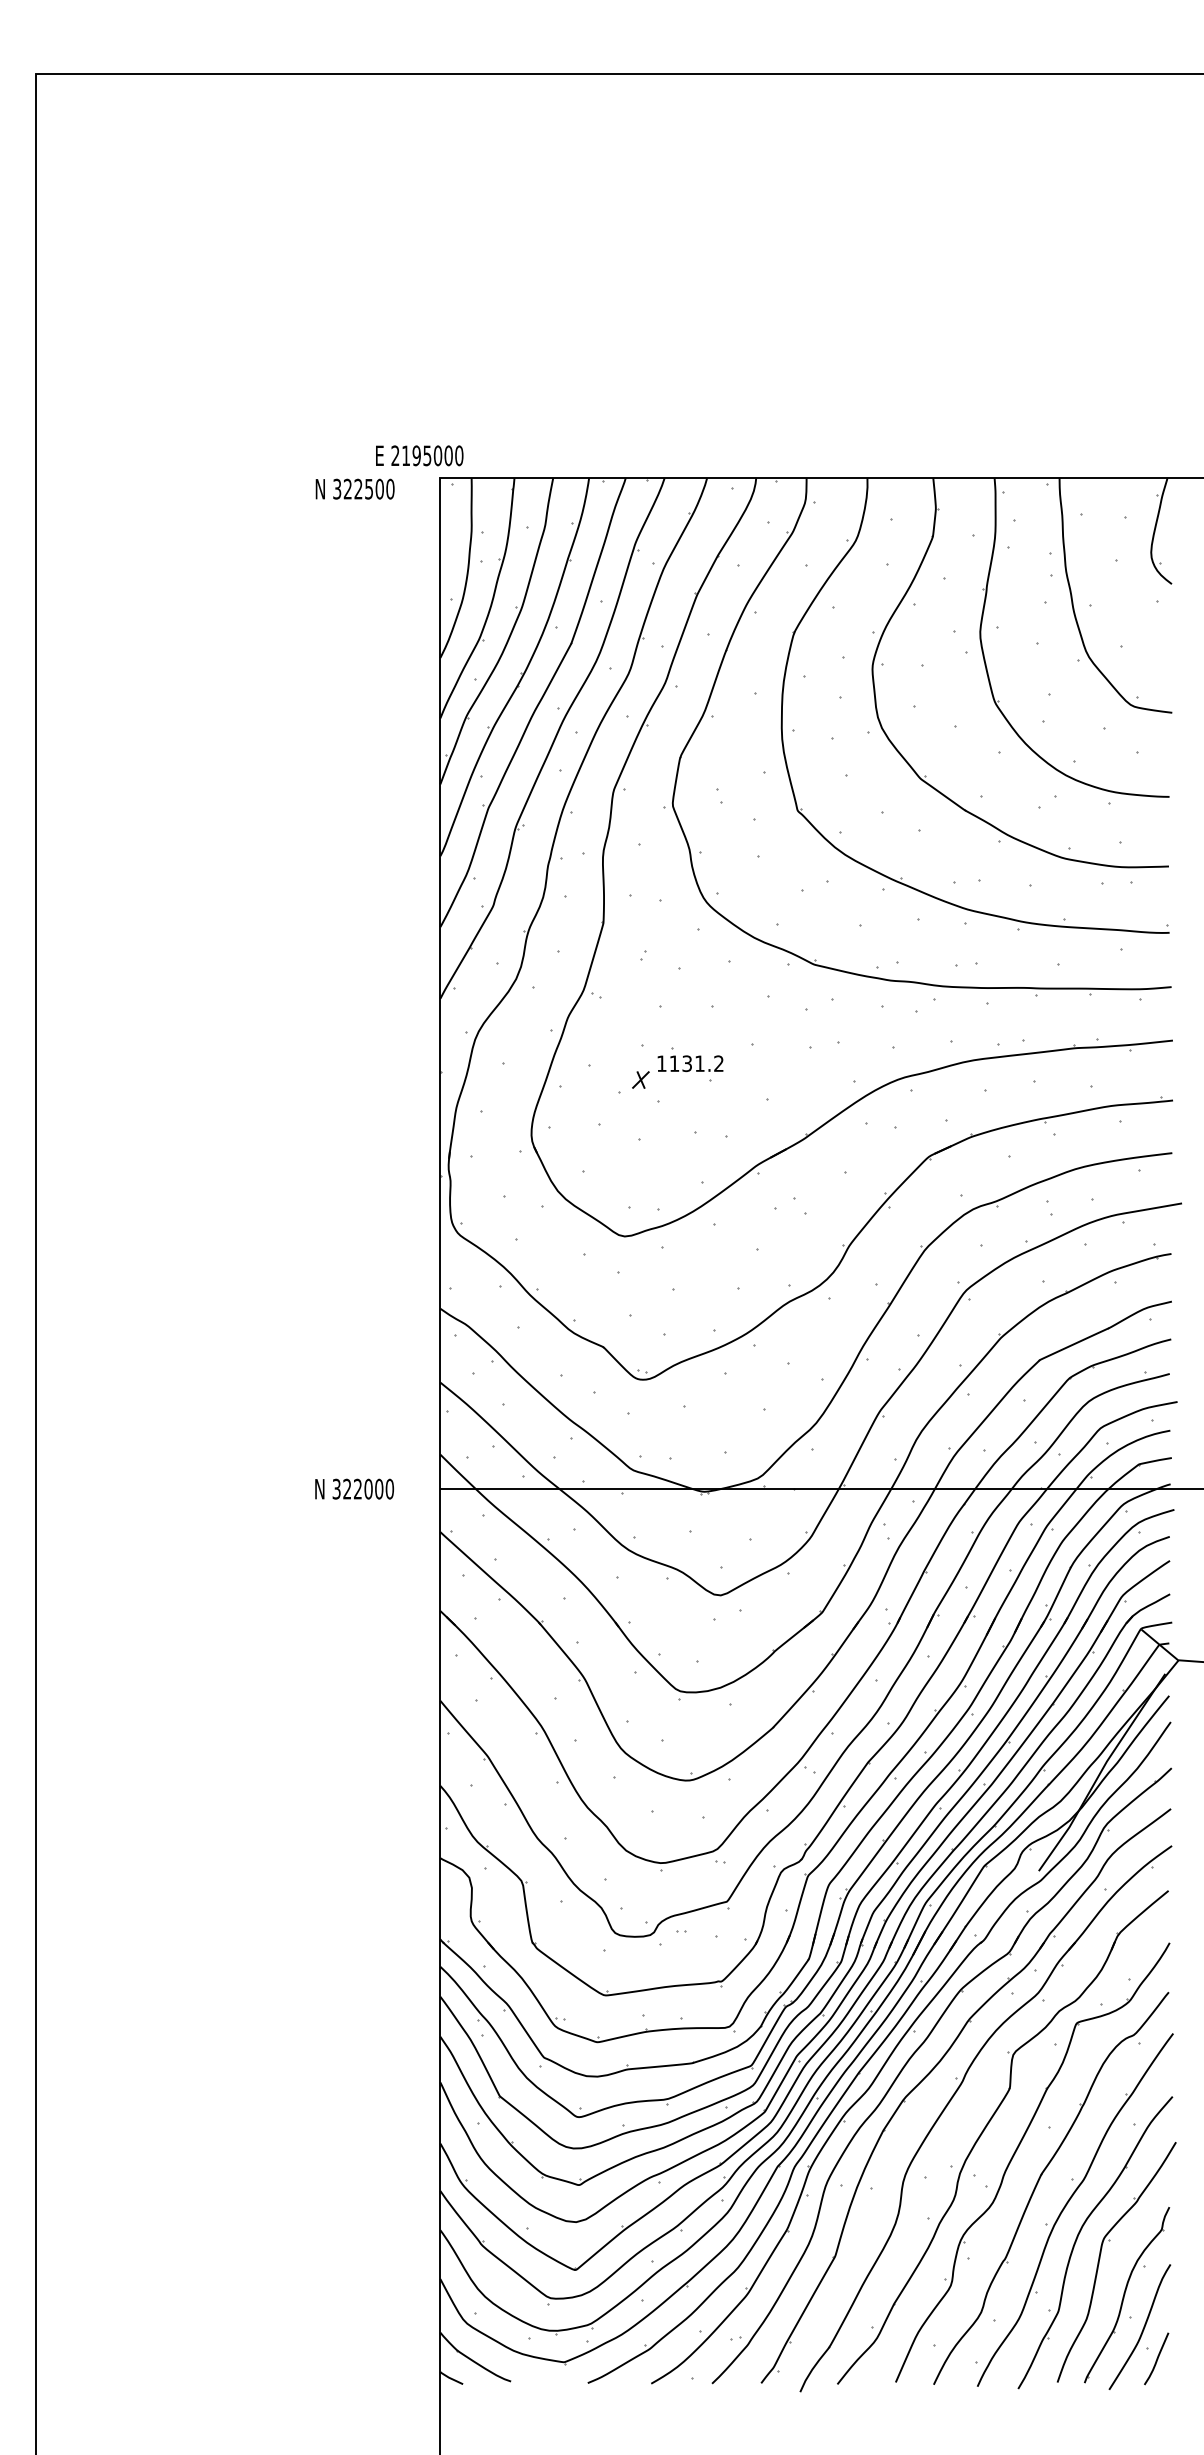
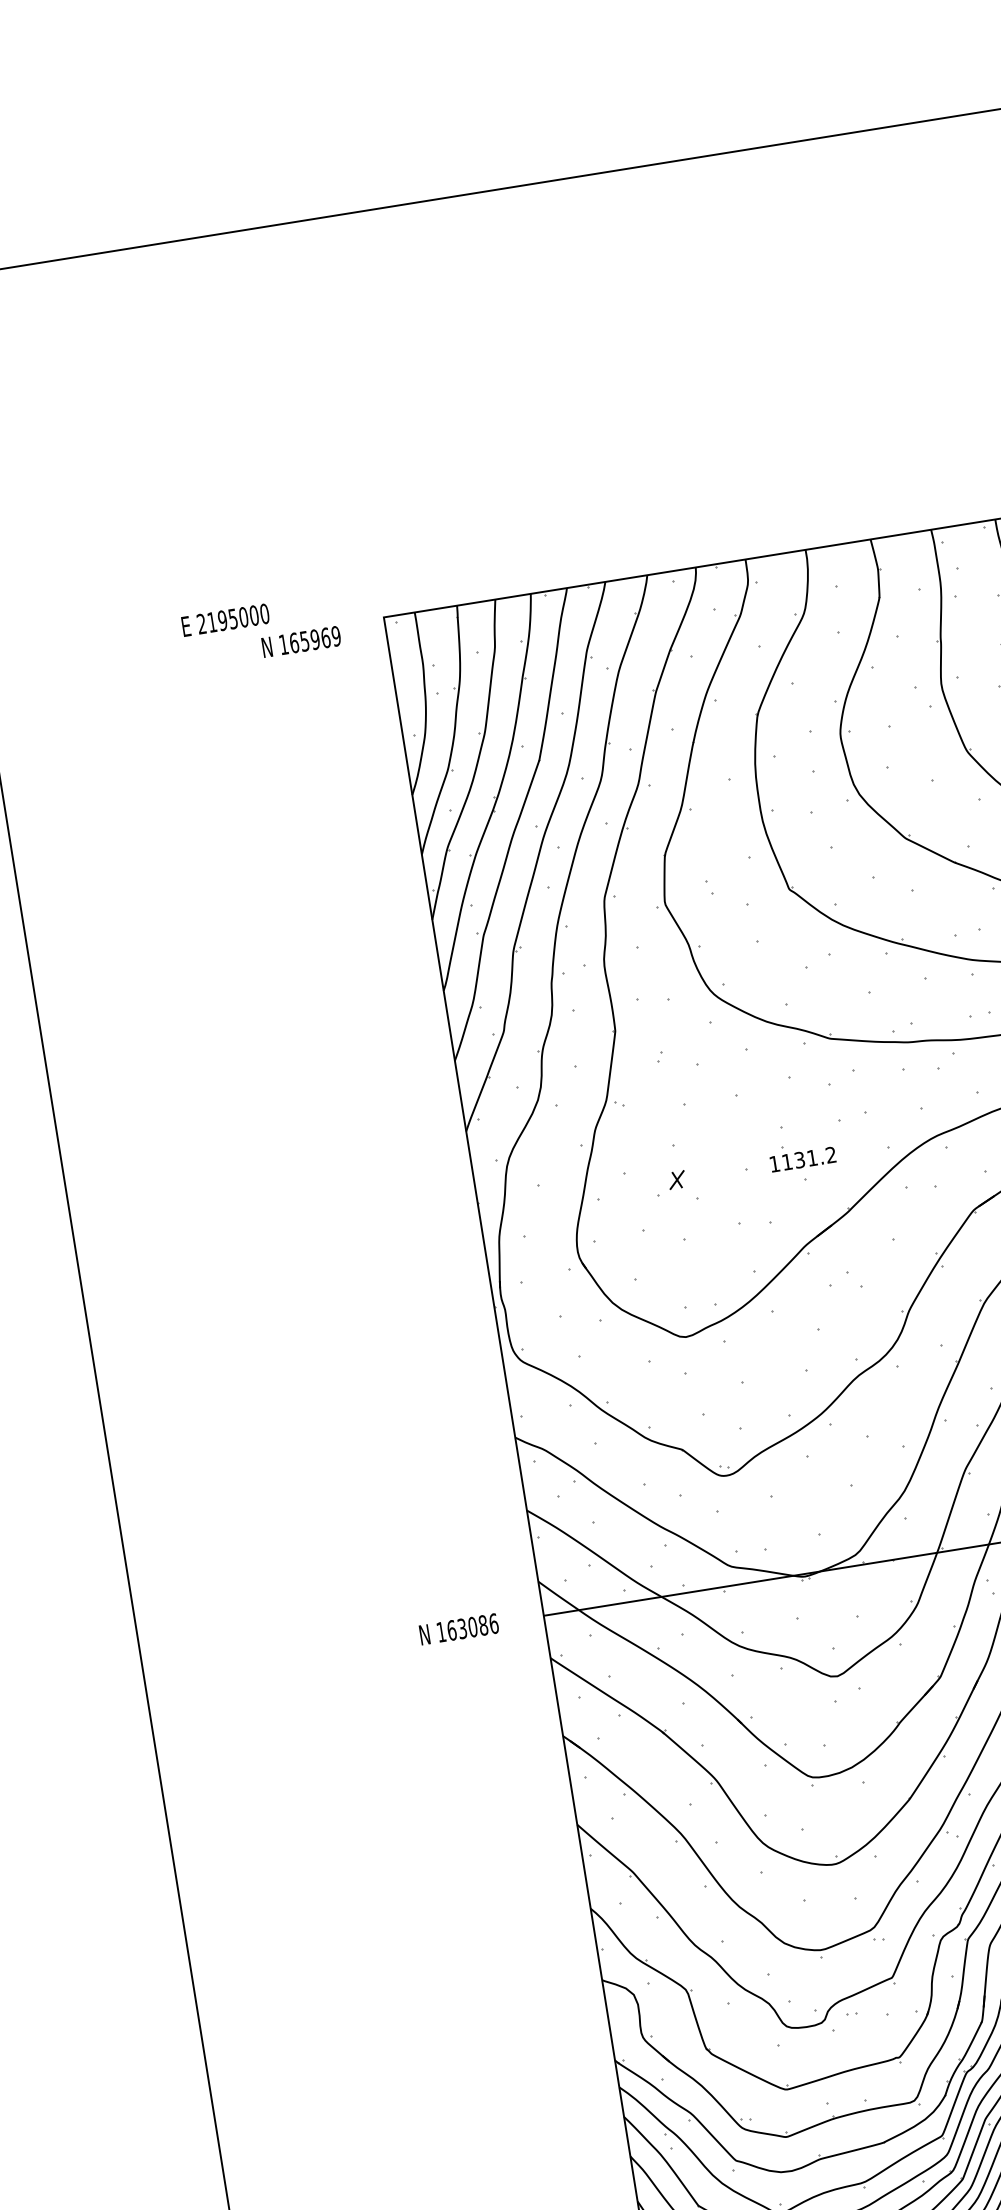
text: (419, 455) -> (225, 619), moved
text: (363, 488) -> (309, 639), 322500 -> 165969
part: (690, 1059) -> (802, 1155), moved
text: (363, 1488) -> (467, 1627), 322000 -> 163086

